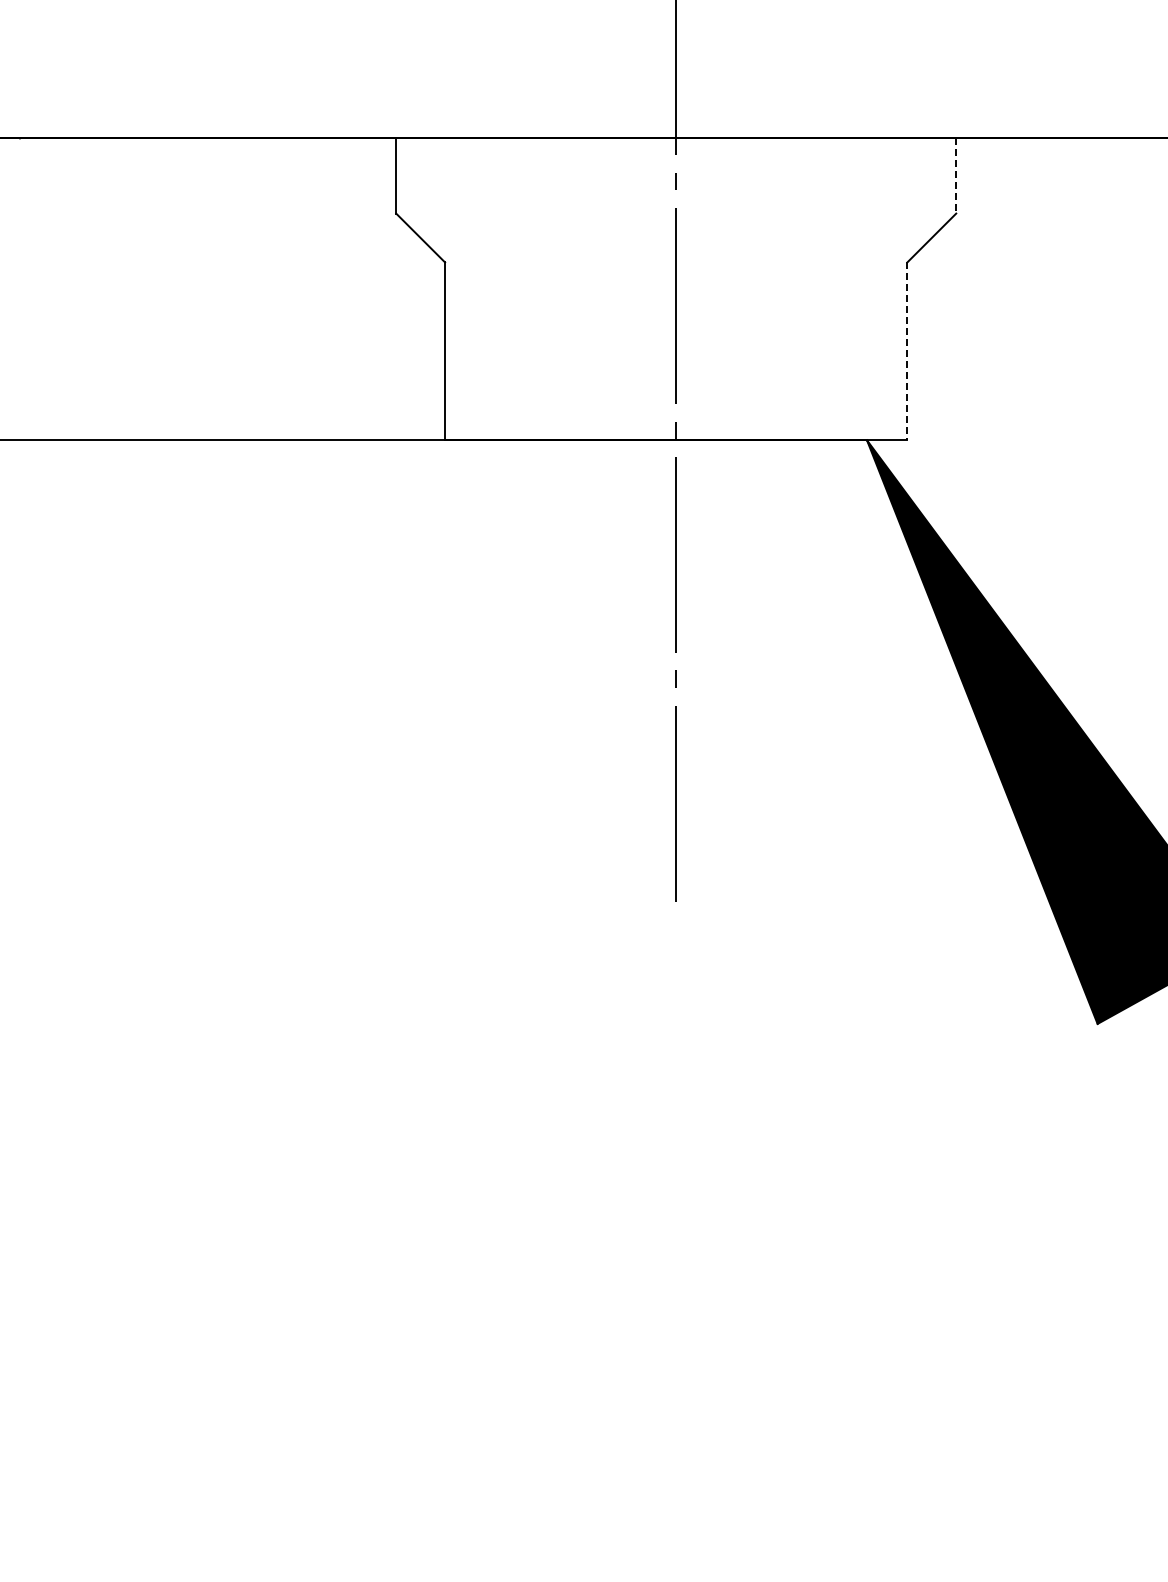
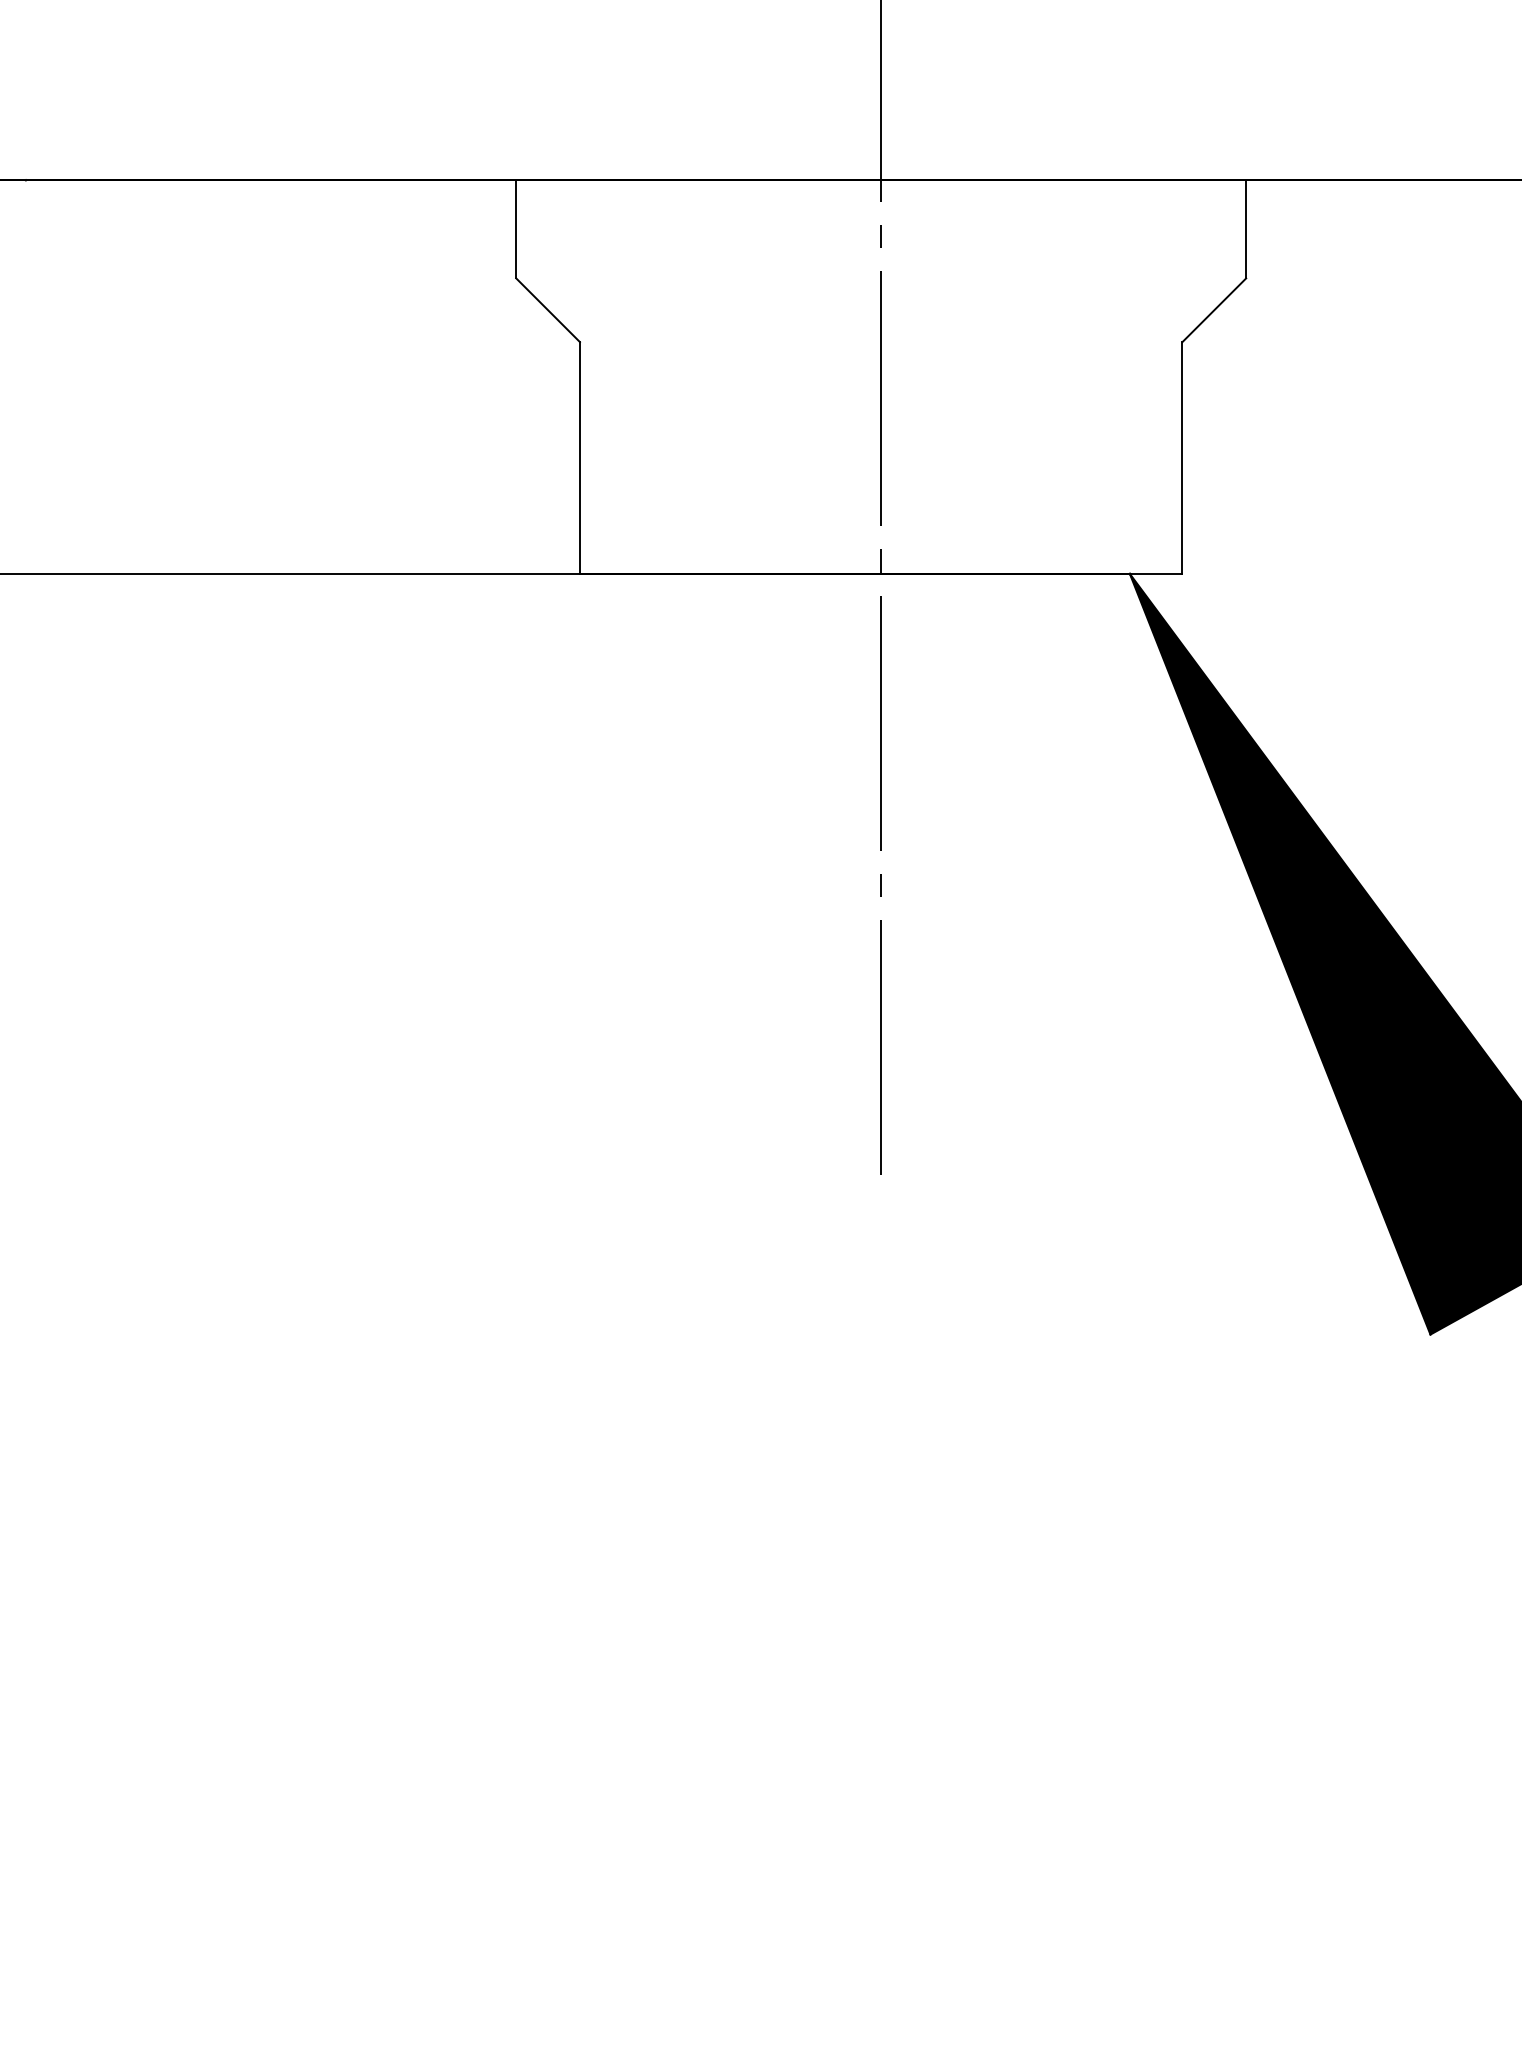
line: (956, 175) -> (1246, 228), dashed -> solid
line: (907, 351) -> (1182, 458), dashed -> solid

